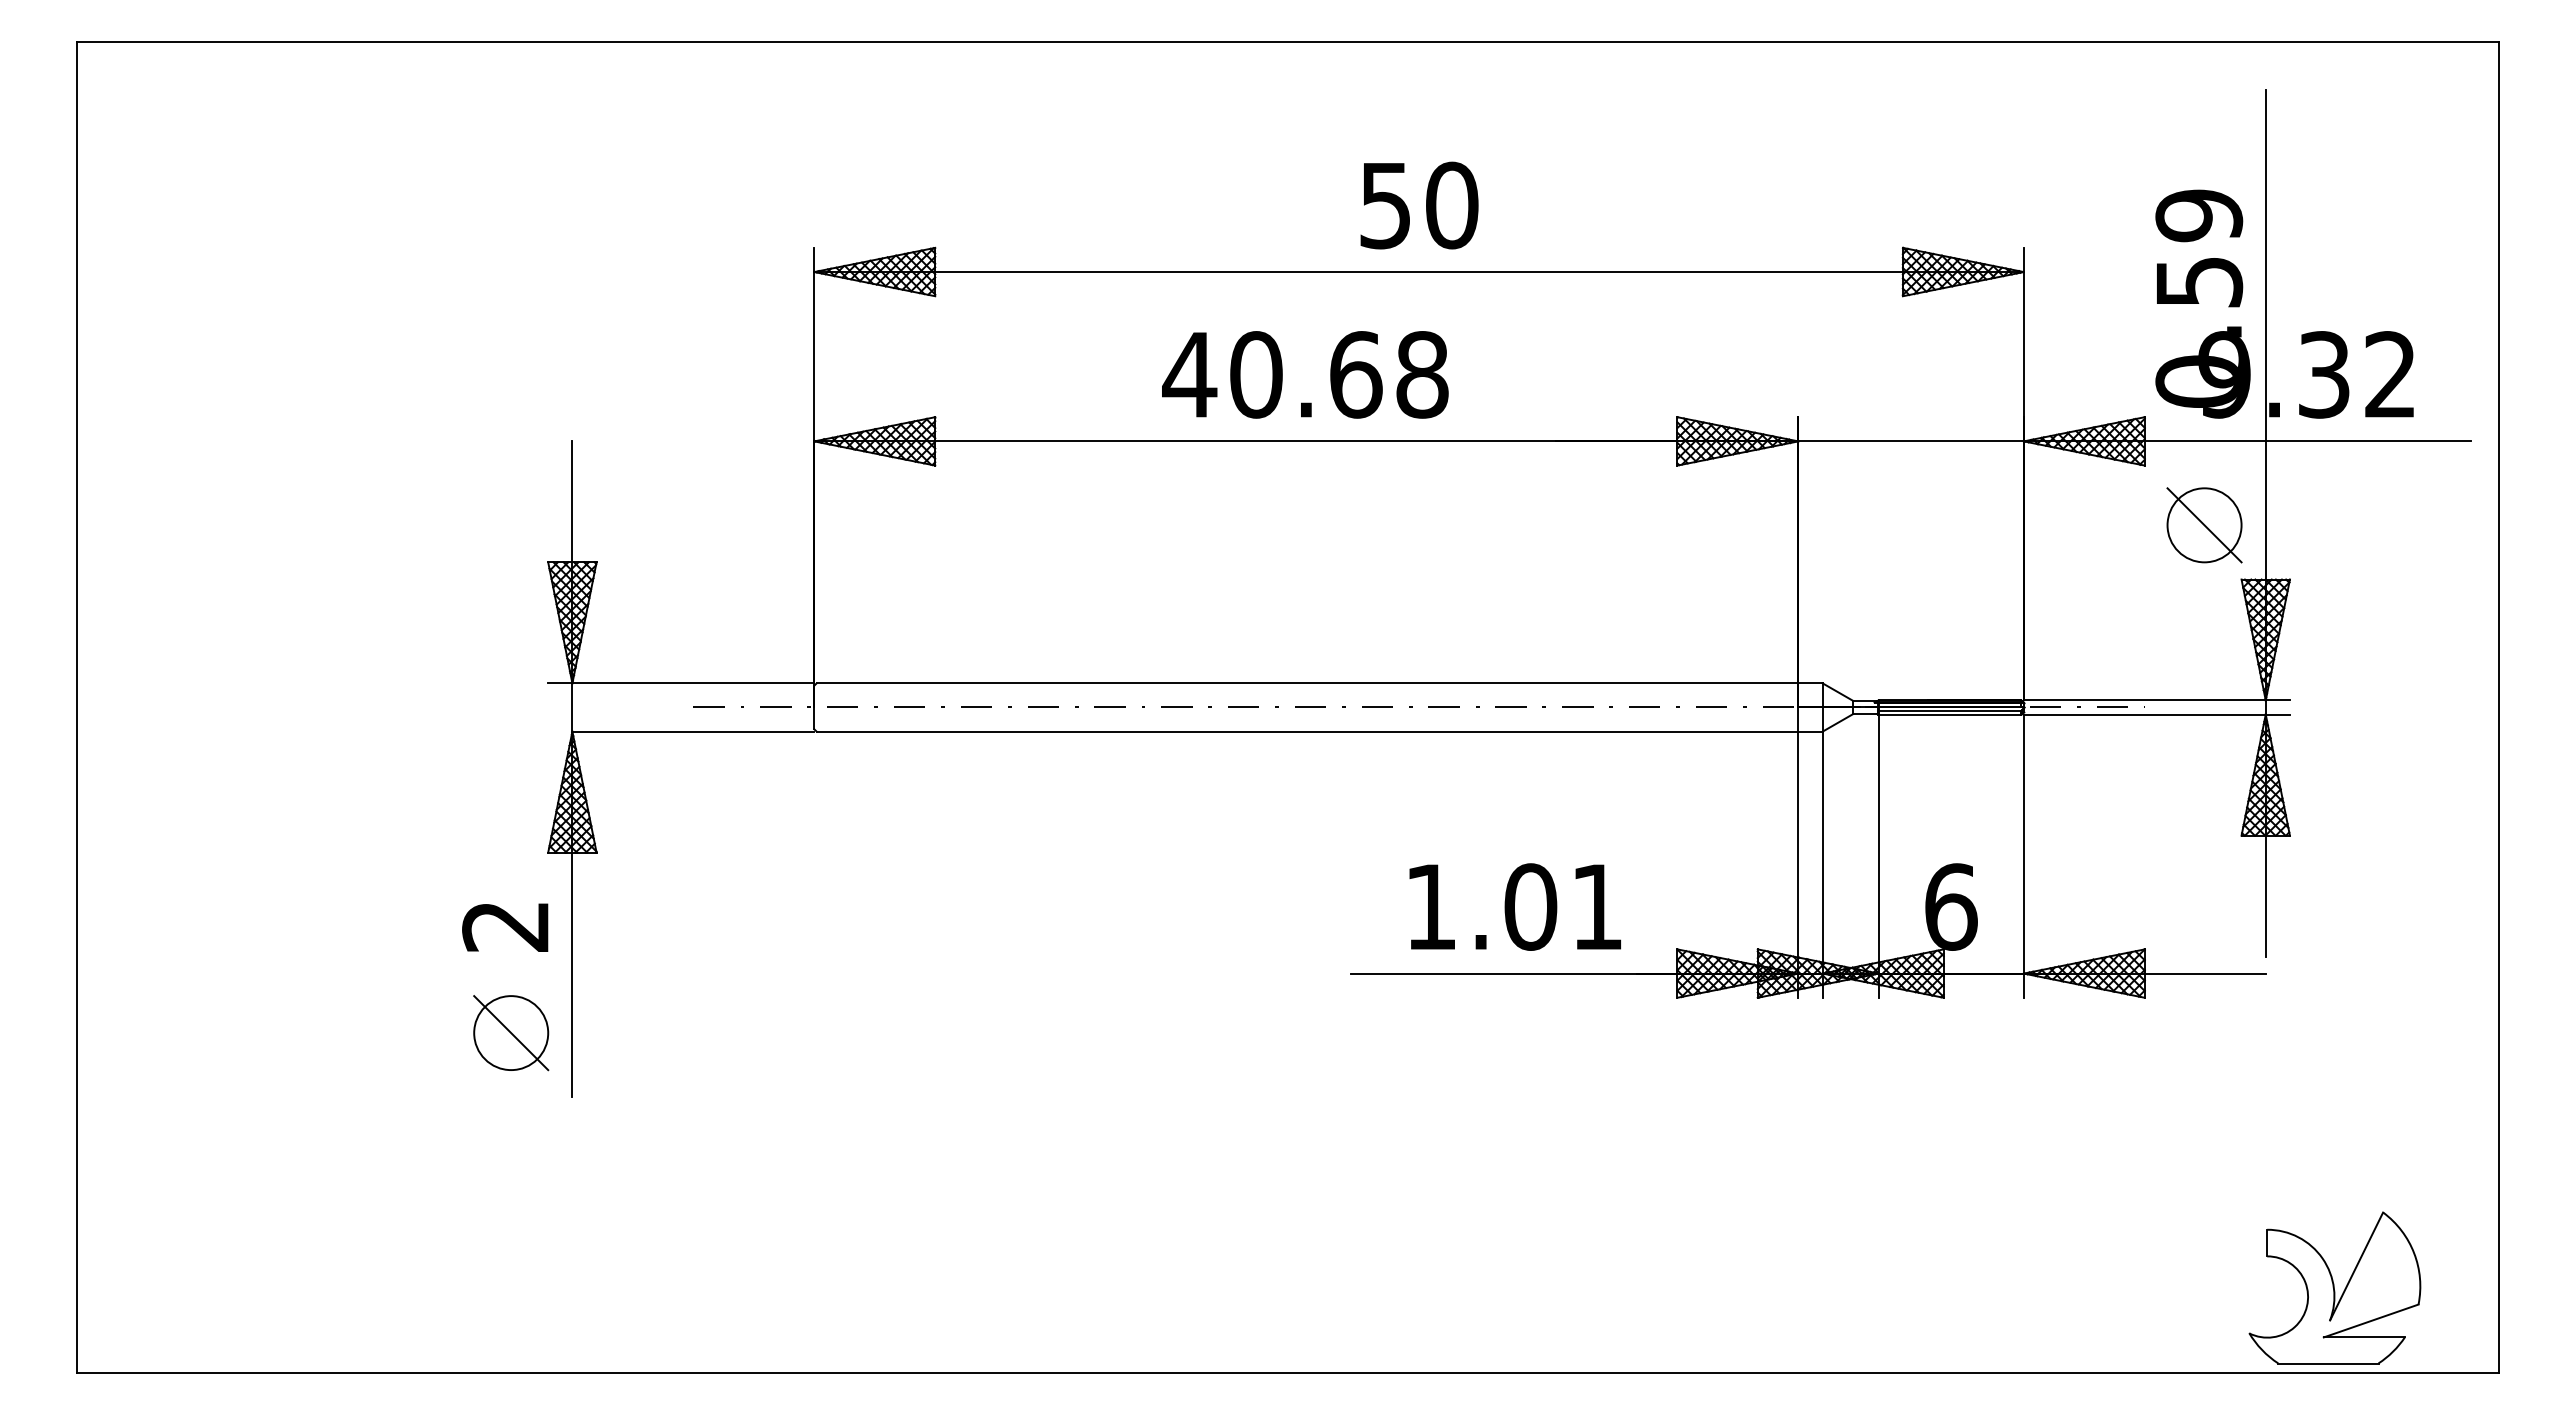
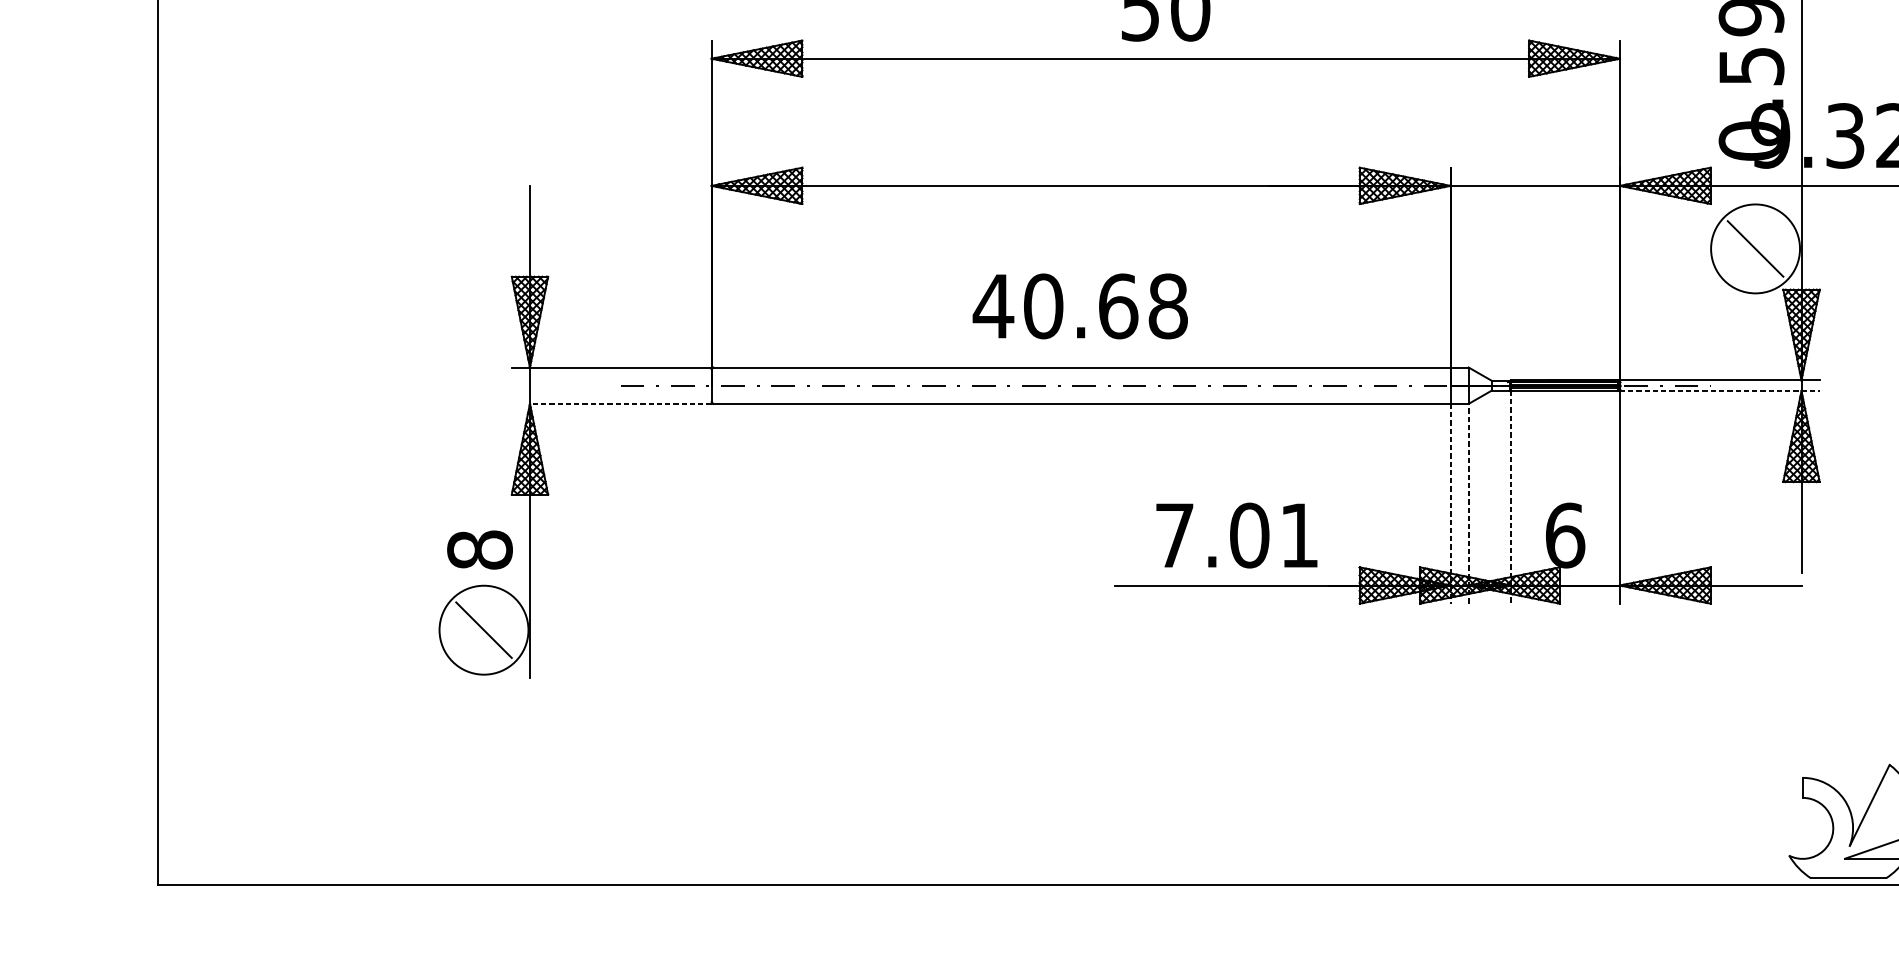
text: (1305, 374) -> (1080, 306), moved
circle: (2204, 525) -> (1755, 249), size x1.6
line: (2157, 714) -> (1720, 390), solid -> dashed
line: (693, 731) -> (620, 403), solid -> dashed
line: (1878, 856) -> (1510, 497), solid -> dashed
line: (1822, 864) -> (1468, 503), solid -> dashed
line: (1798, 865) -> (1450, 504), solid -> dashed
text: (1430, 906) -> (1174, 535), 1.01 -> 7.01
text: (505, 926) -> (479, 550), 2 -> 8
circle: (511, 1033) -> (484, 630), size x1.6

